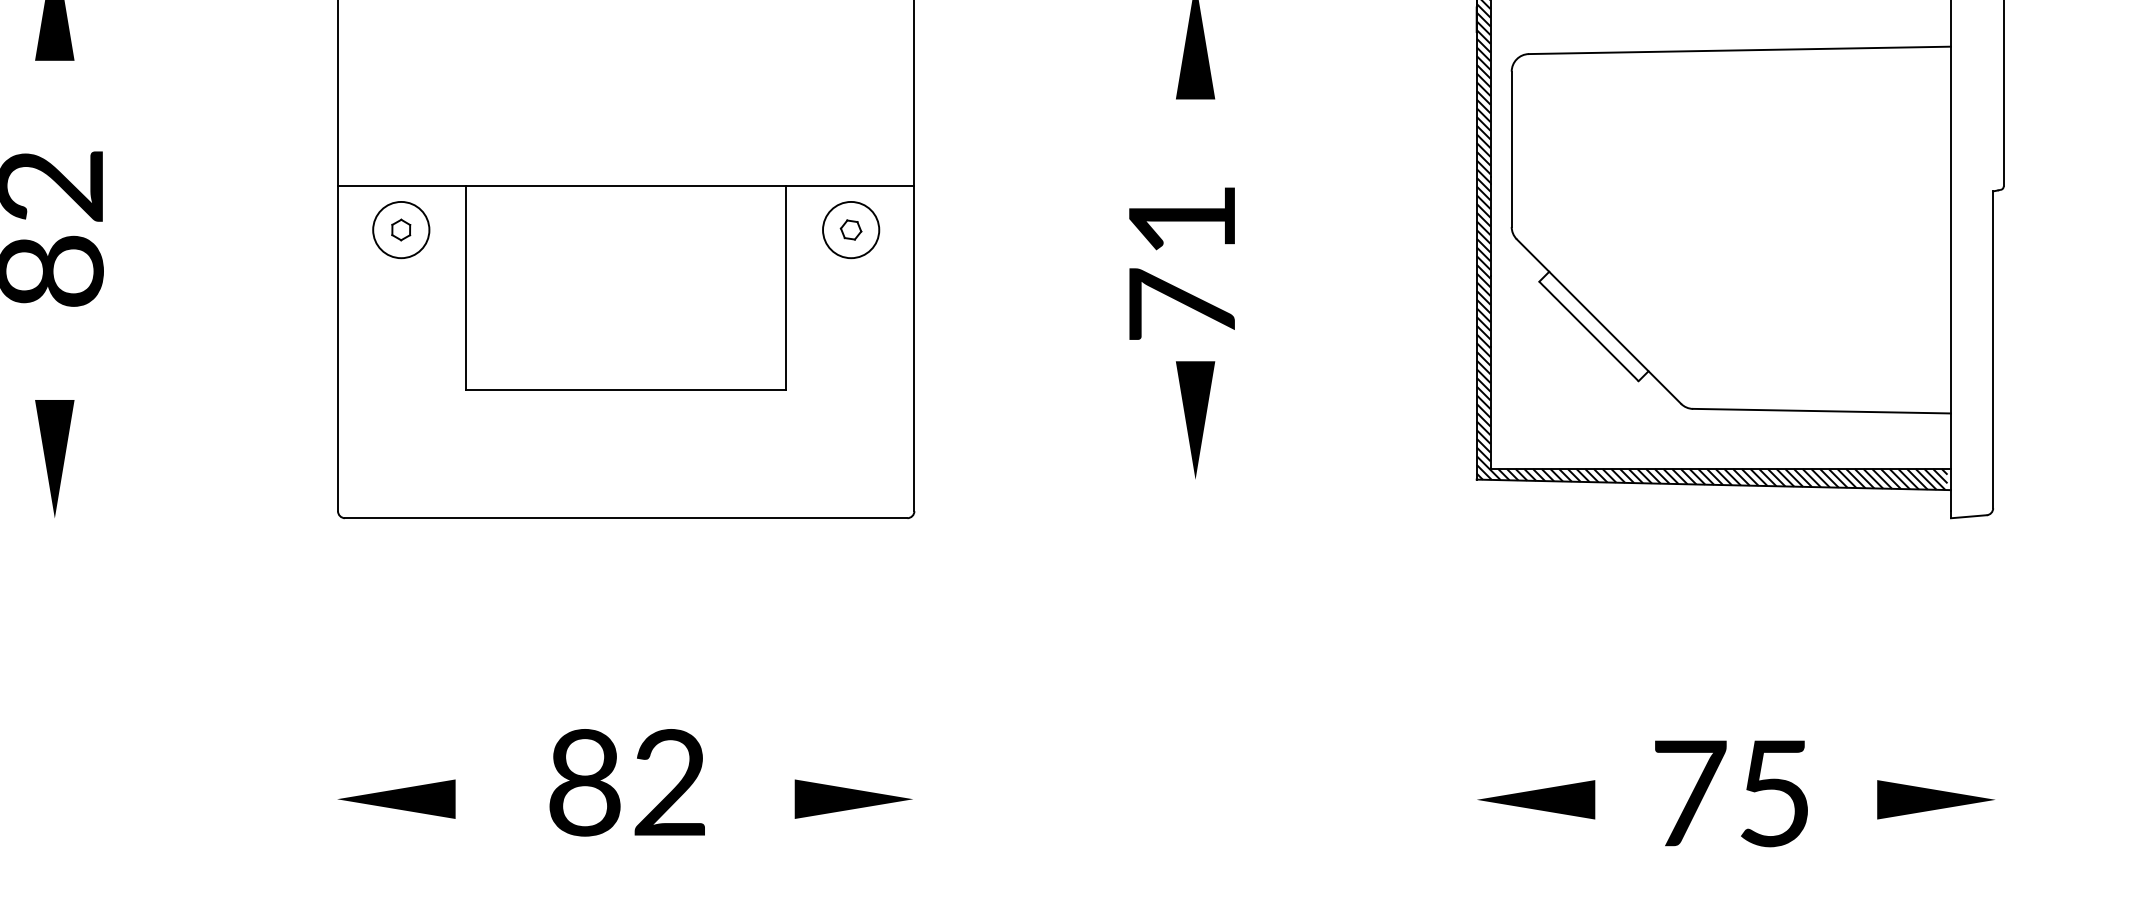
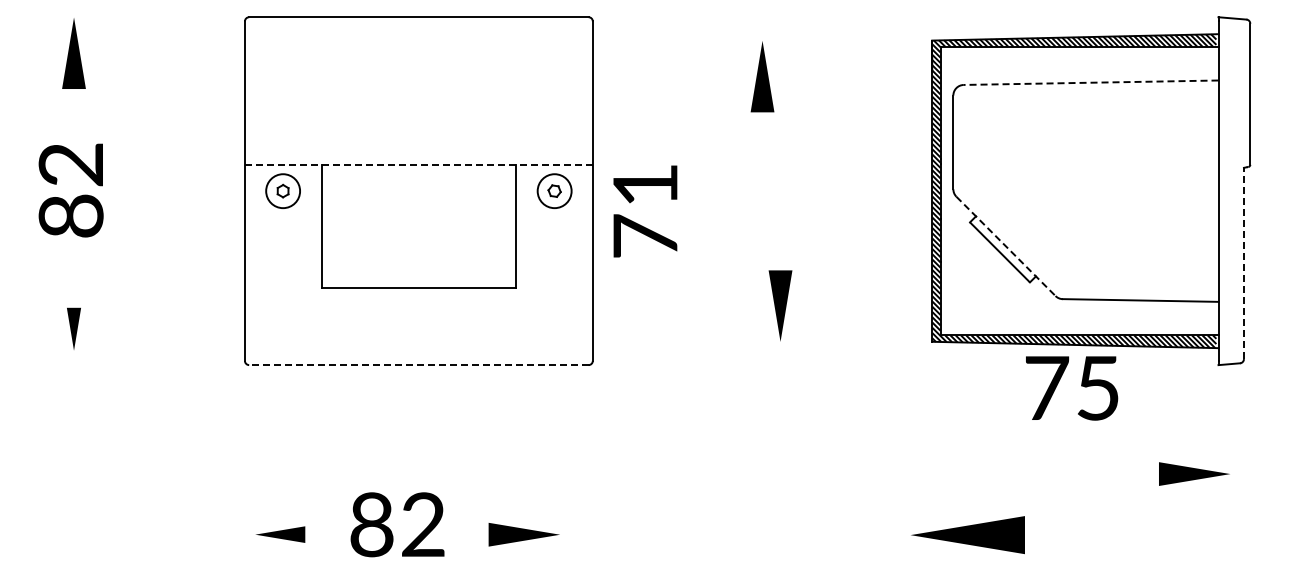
line: (1738, 49) -> (1090, 82), solid -> dashed
line: (625, 185) -> (418, 164), solid -> dashed
text: (1182, 263) -> (645, 211), moved
line: (1599, 321) -> (1006, 246), solid -> dashed
line: (1992, 349) -> (1243, 263), solid -> dashed
part: (1195, 419) -> (780, 305), moved
part: (53, 457) -> (73, 328), size x0.6
line: (625, 518) -> (418, 365), solid -> dashed
text: (627, 782) -> (397, 524), moved
text: (1732, 793) -> (1072, 388), moved
part: (396, 798) -> (280, 534), size x0.7
part: (852, 798) -> (523, 534), moved
part: (1536, 798) -> (968, 534), size x1.6
part: (1936, 798) -> (1194, 473), moved

